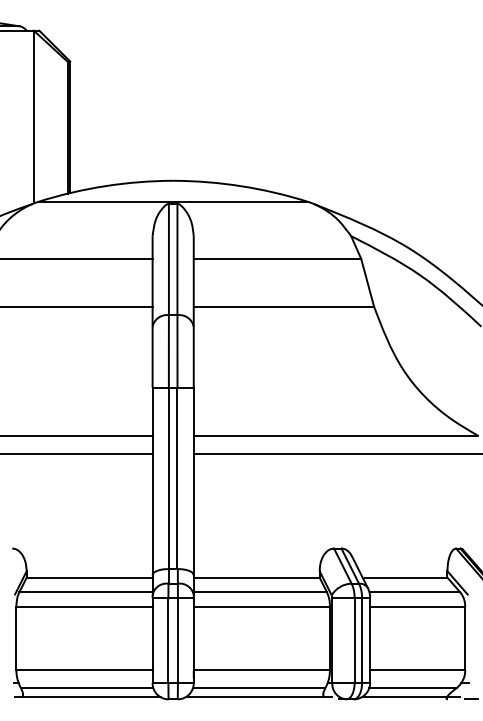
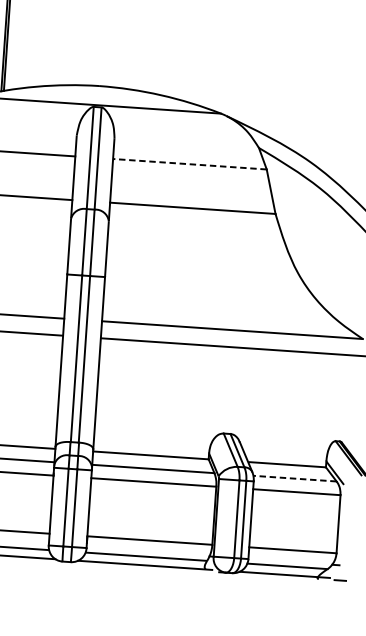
line: (277, 258) -> (189, 163), solid -> dashed
line: (414, 592) -> (294, 478), solid -> dashed

